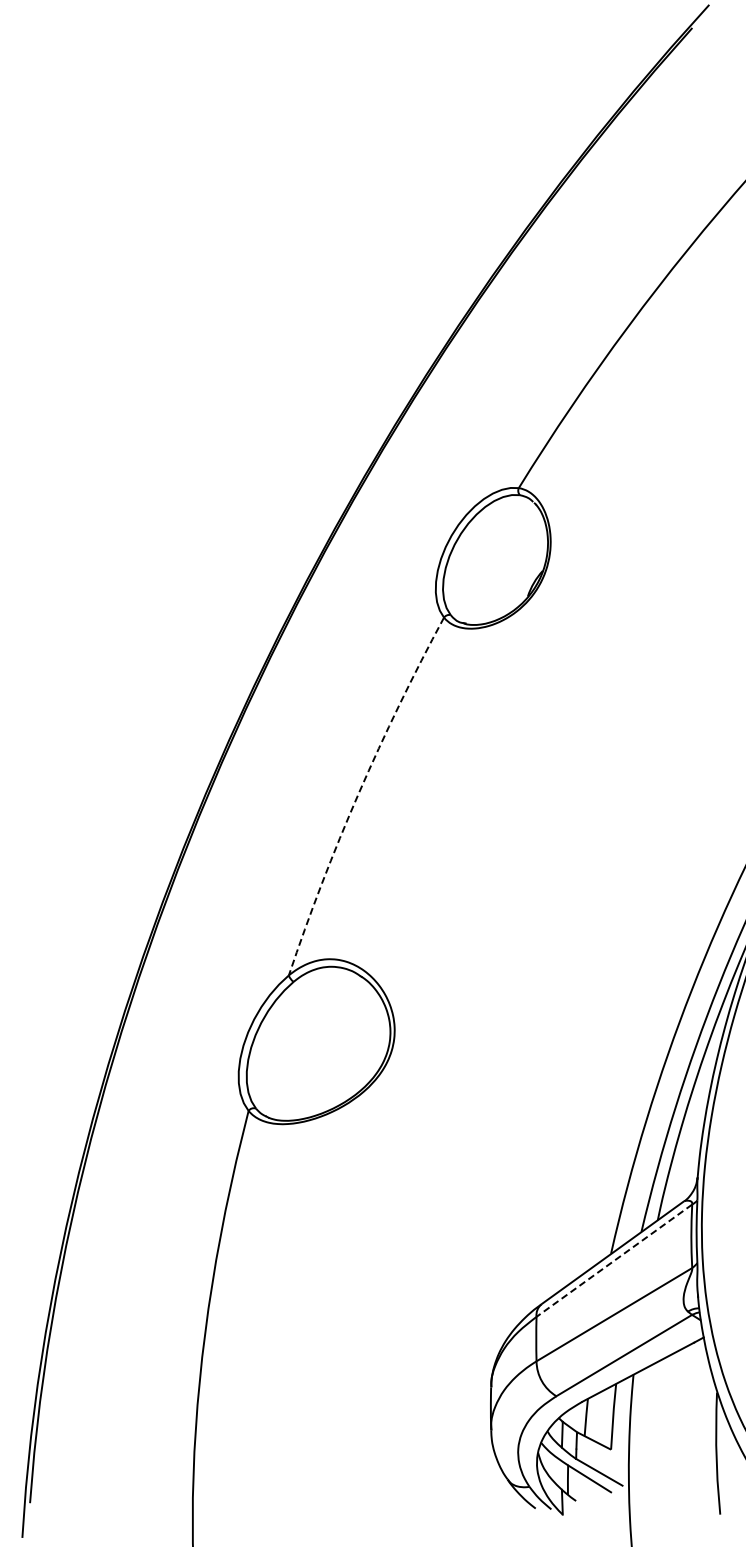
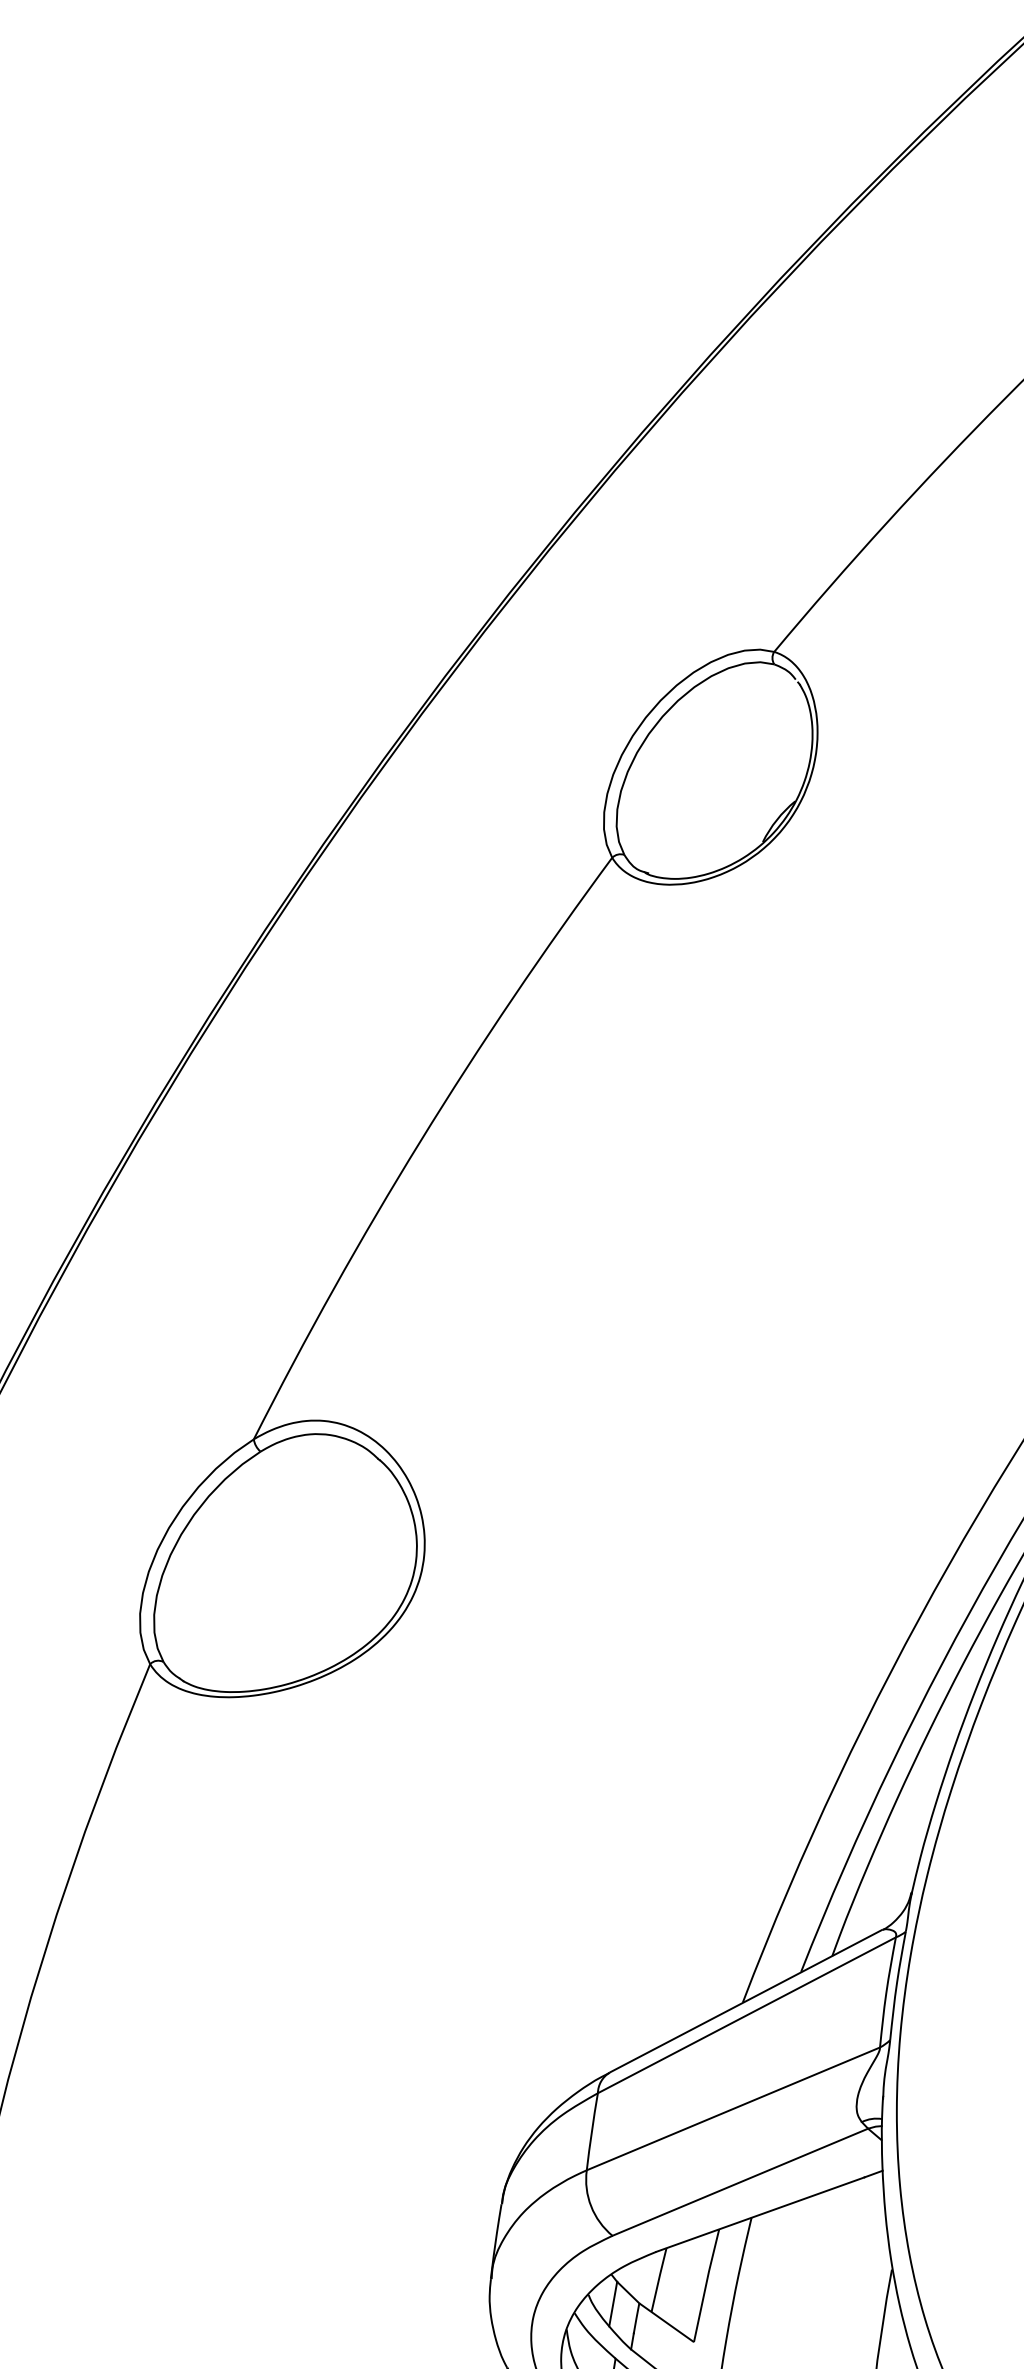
arc: (358, 793) -> (419, 1141), dashed -> solid
line: (614, 1260) -> (747, 2014), dashed -> solid

